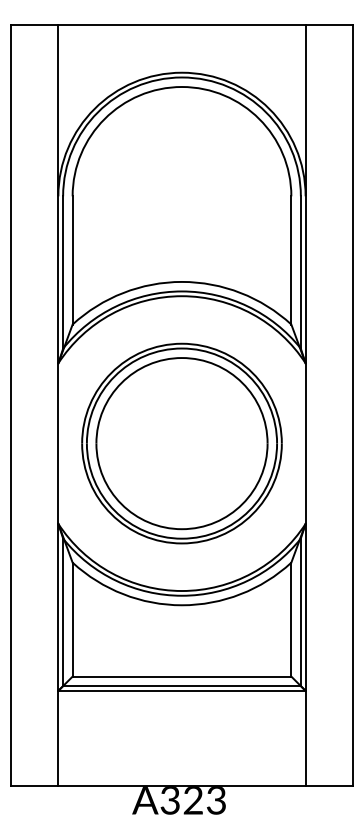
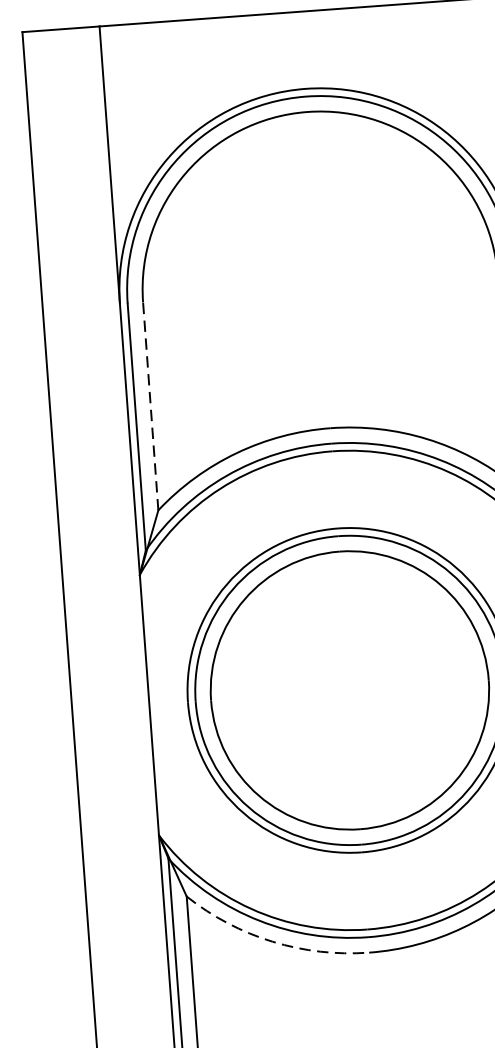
line: (72, 259) -> (150, 404), solid -> dashed
arc: (123, 594) -> (273, 942), solid -> dashed

